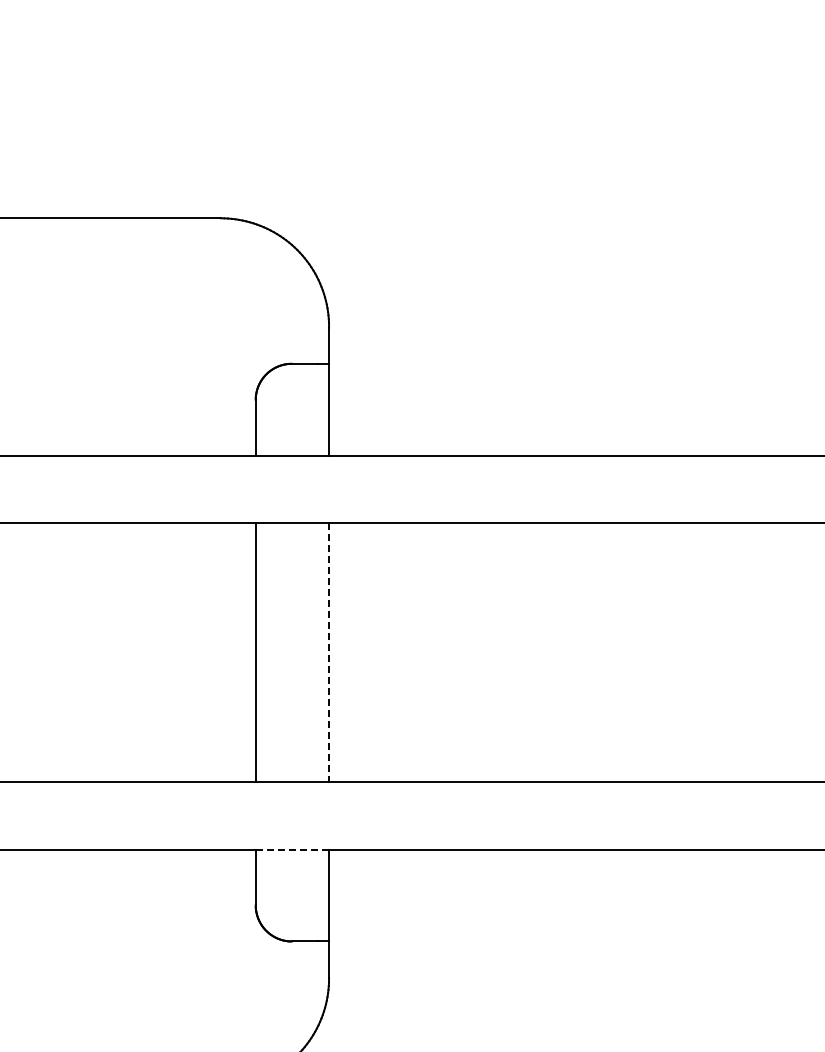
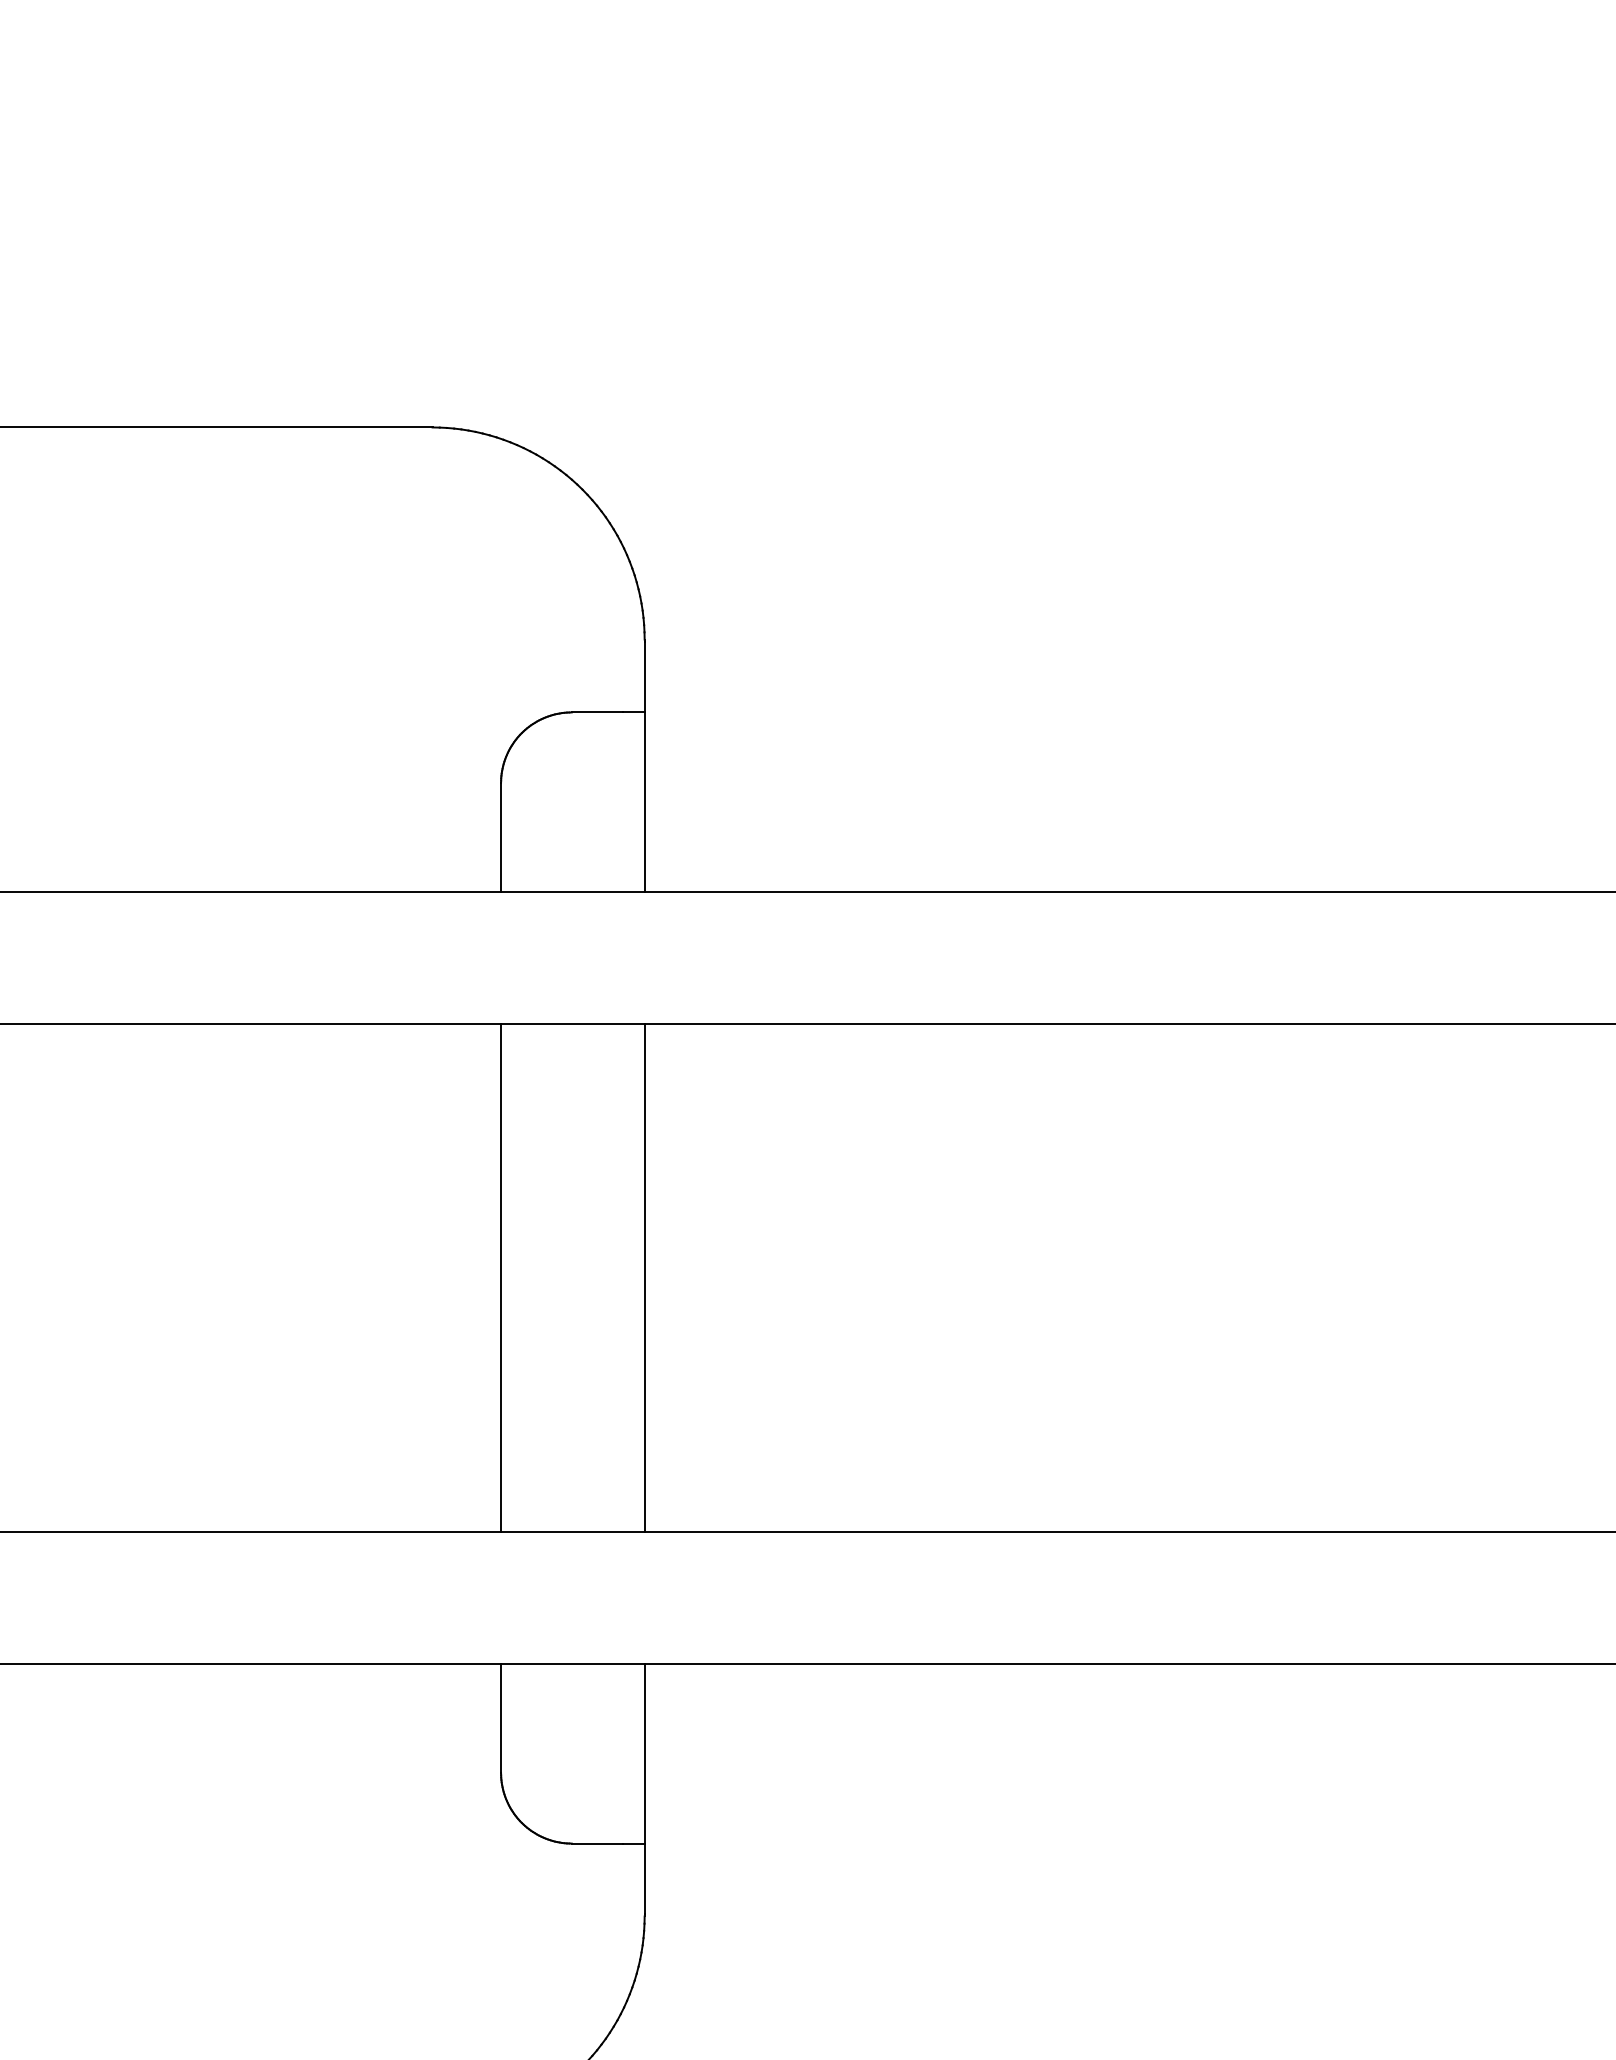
line: (329, 652) -> (645, 1277), dashed -> solid
line: (292, 849) -> (573, 1663), dashed -> solid

